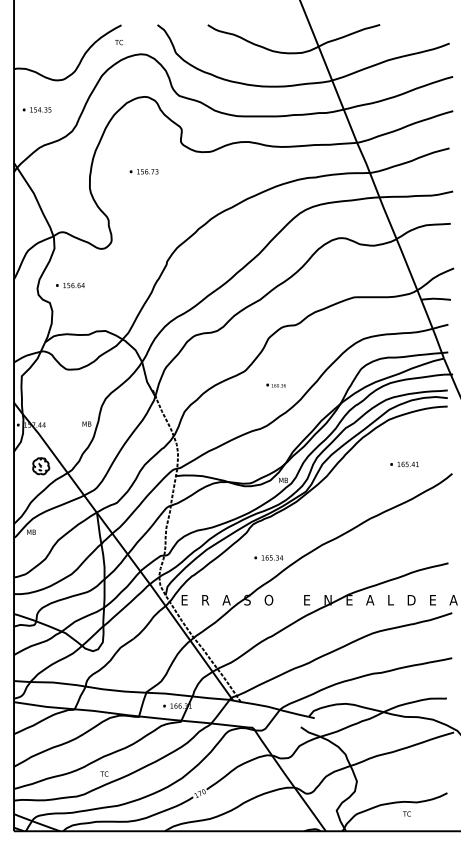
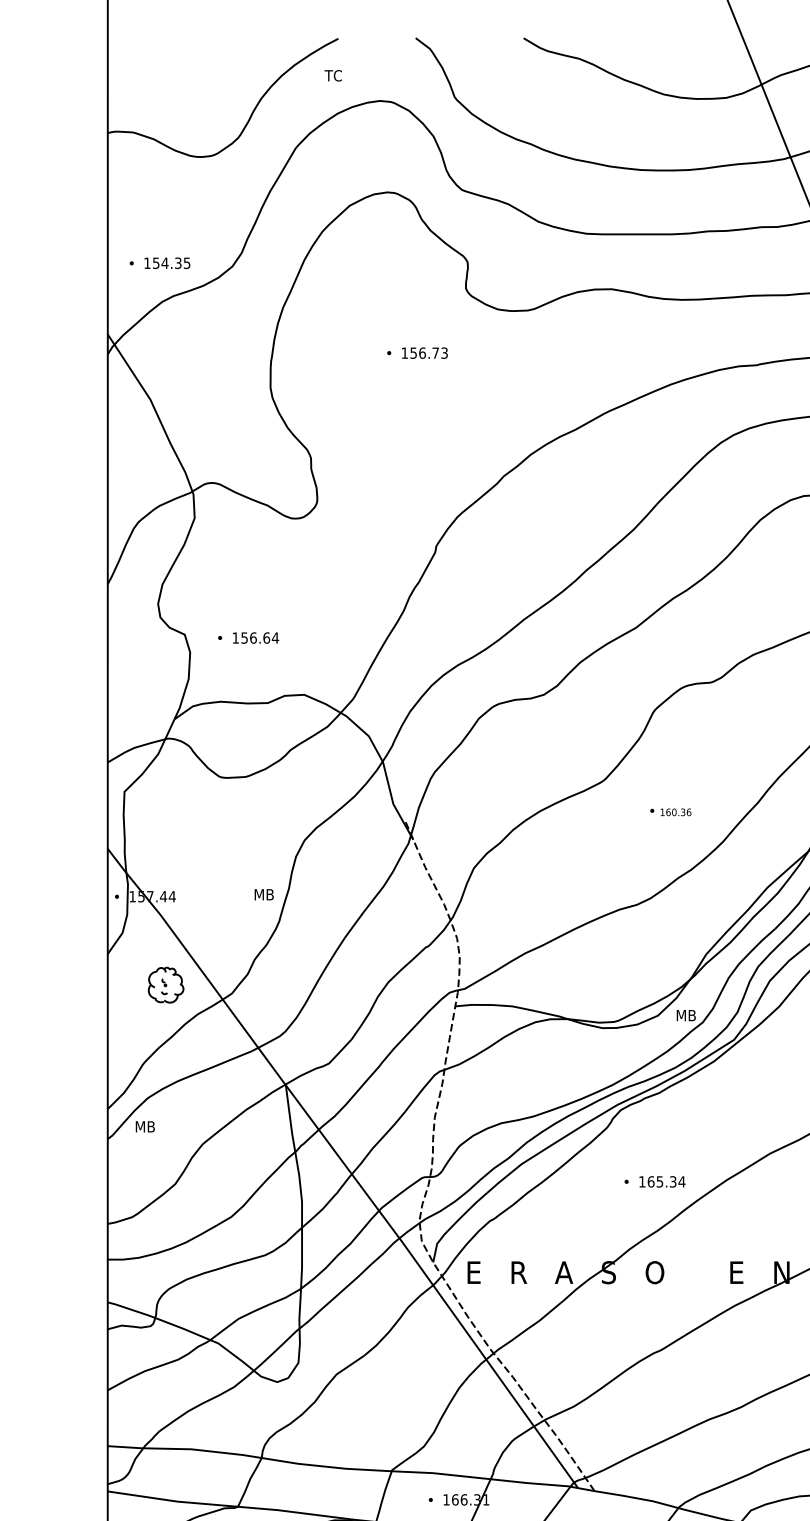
part: (36, 109) -> (158, 262), moved
part: (143, 171) -> (415, 352), moved
part: (70, 285) -> (248, 637), moved

